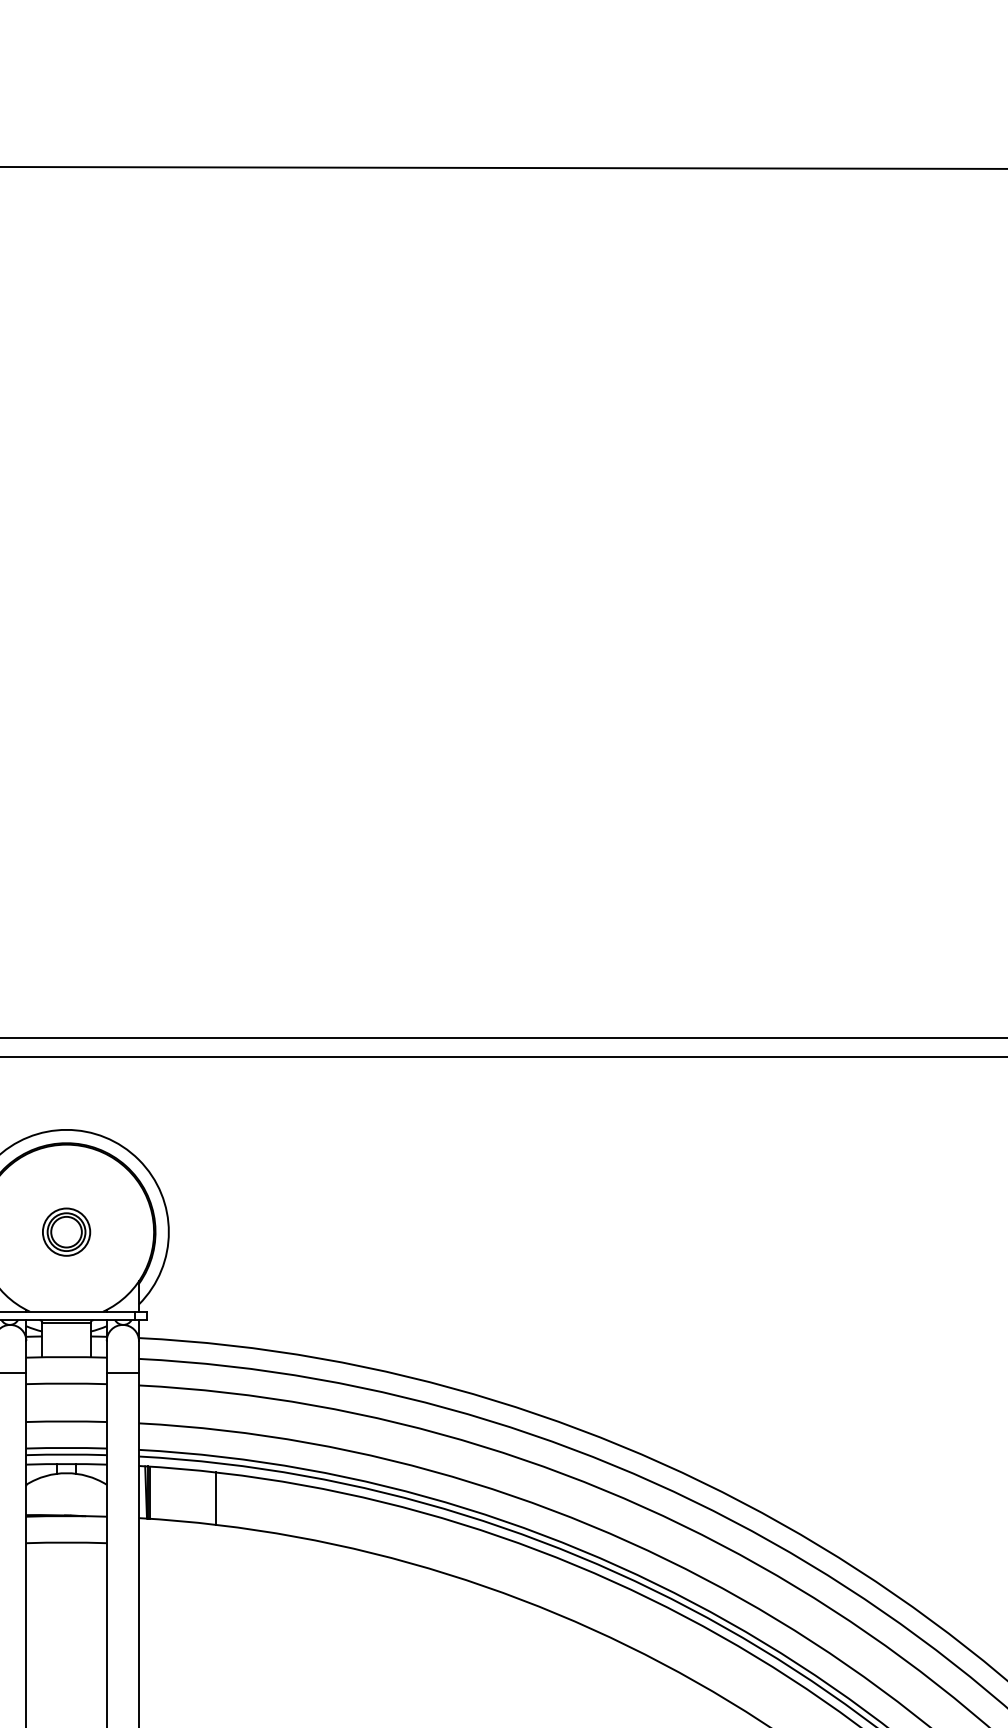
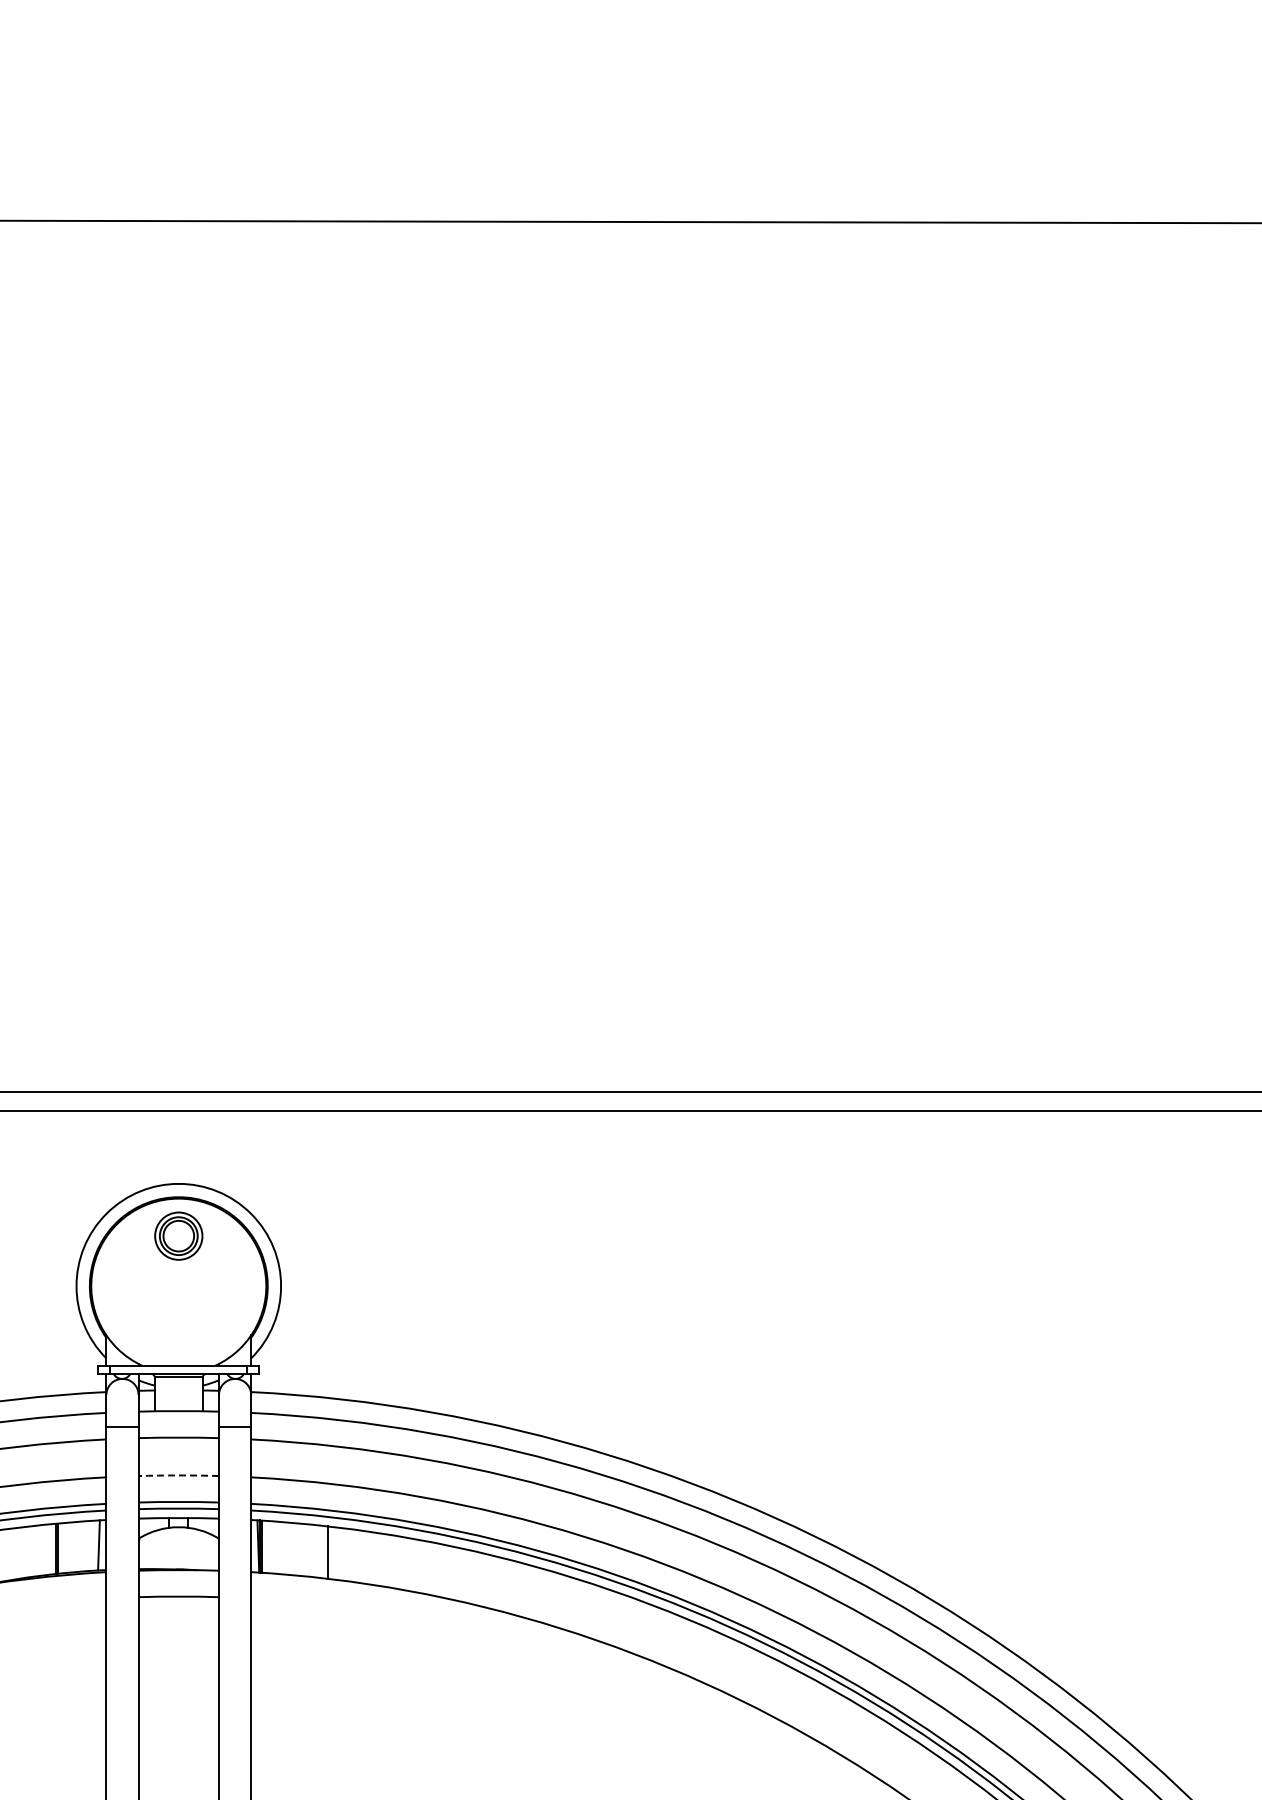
part: (66, 1231) -> (178, 1235), moved
arc: (66, 1421) -> (178, 1475), solid -> dashed

